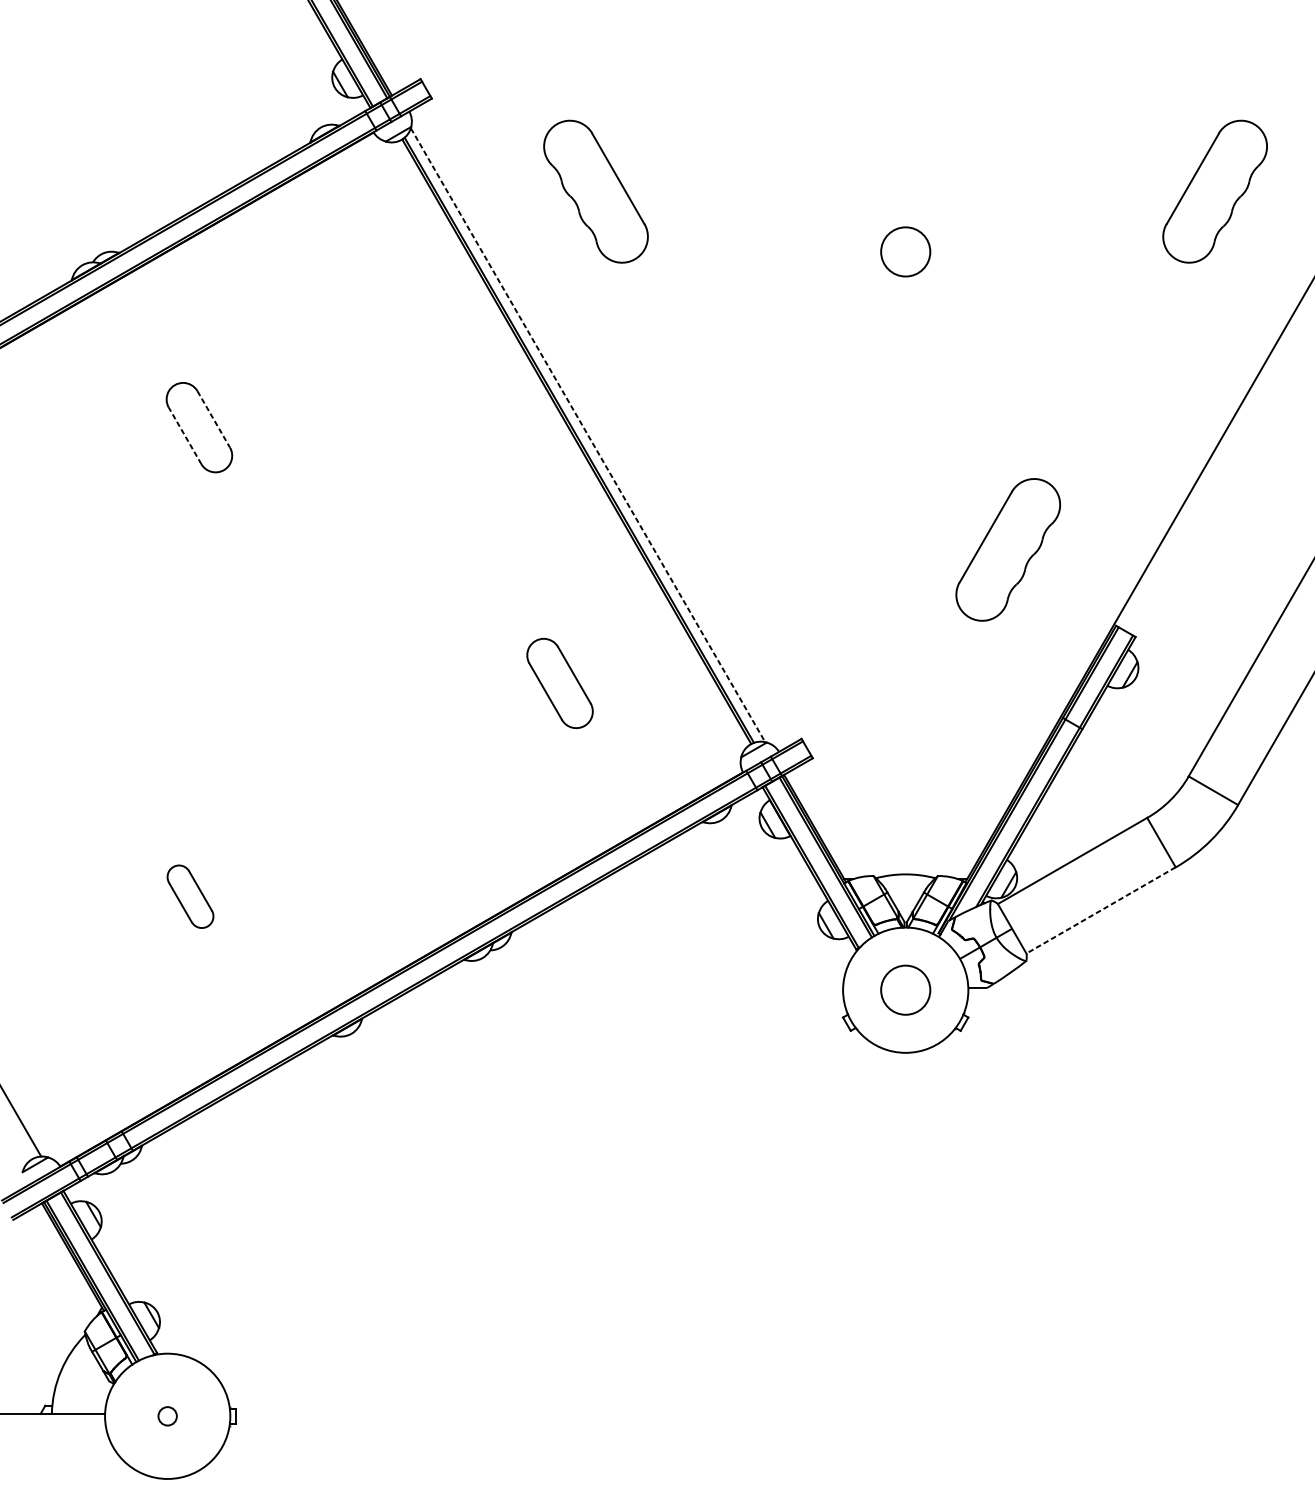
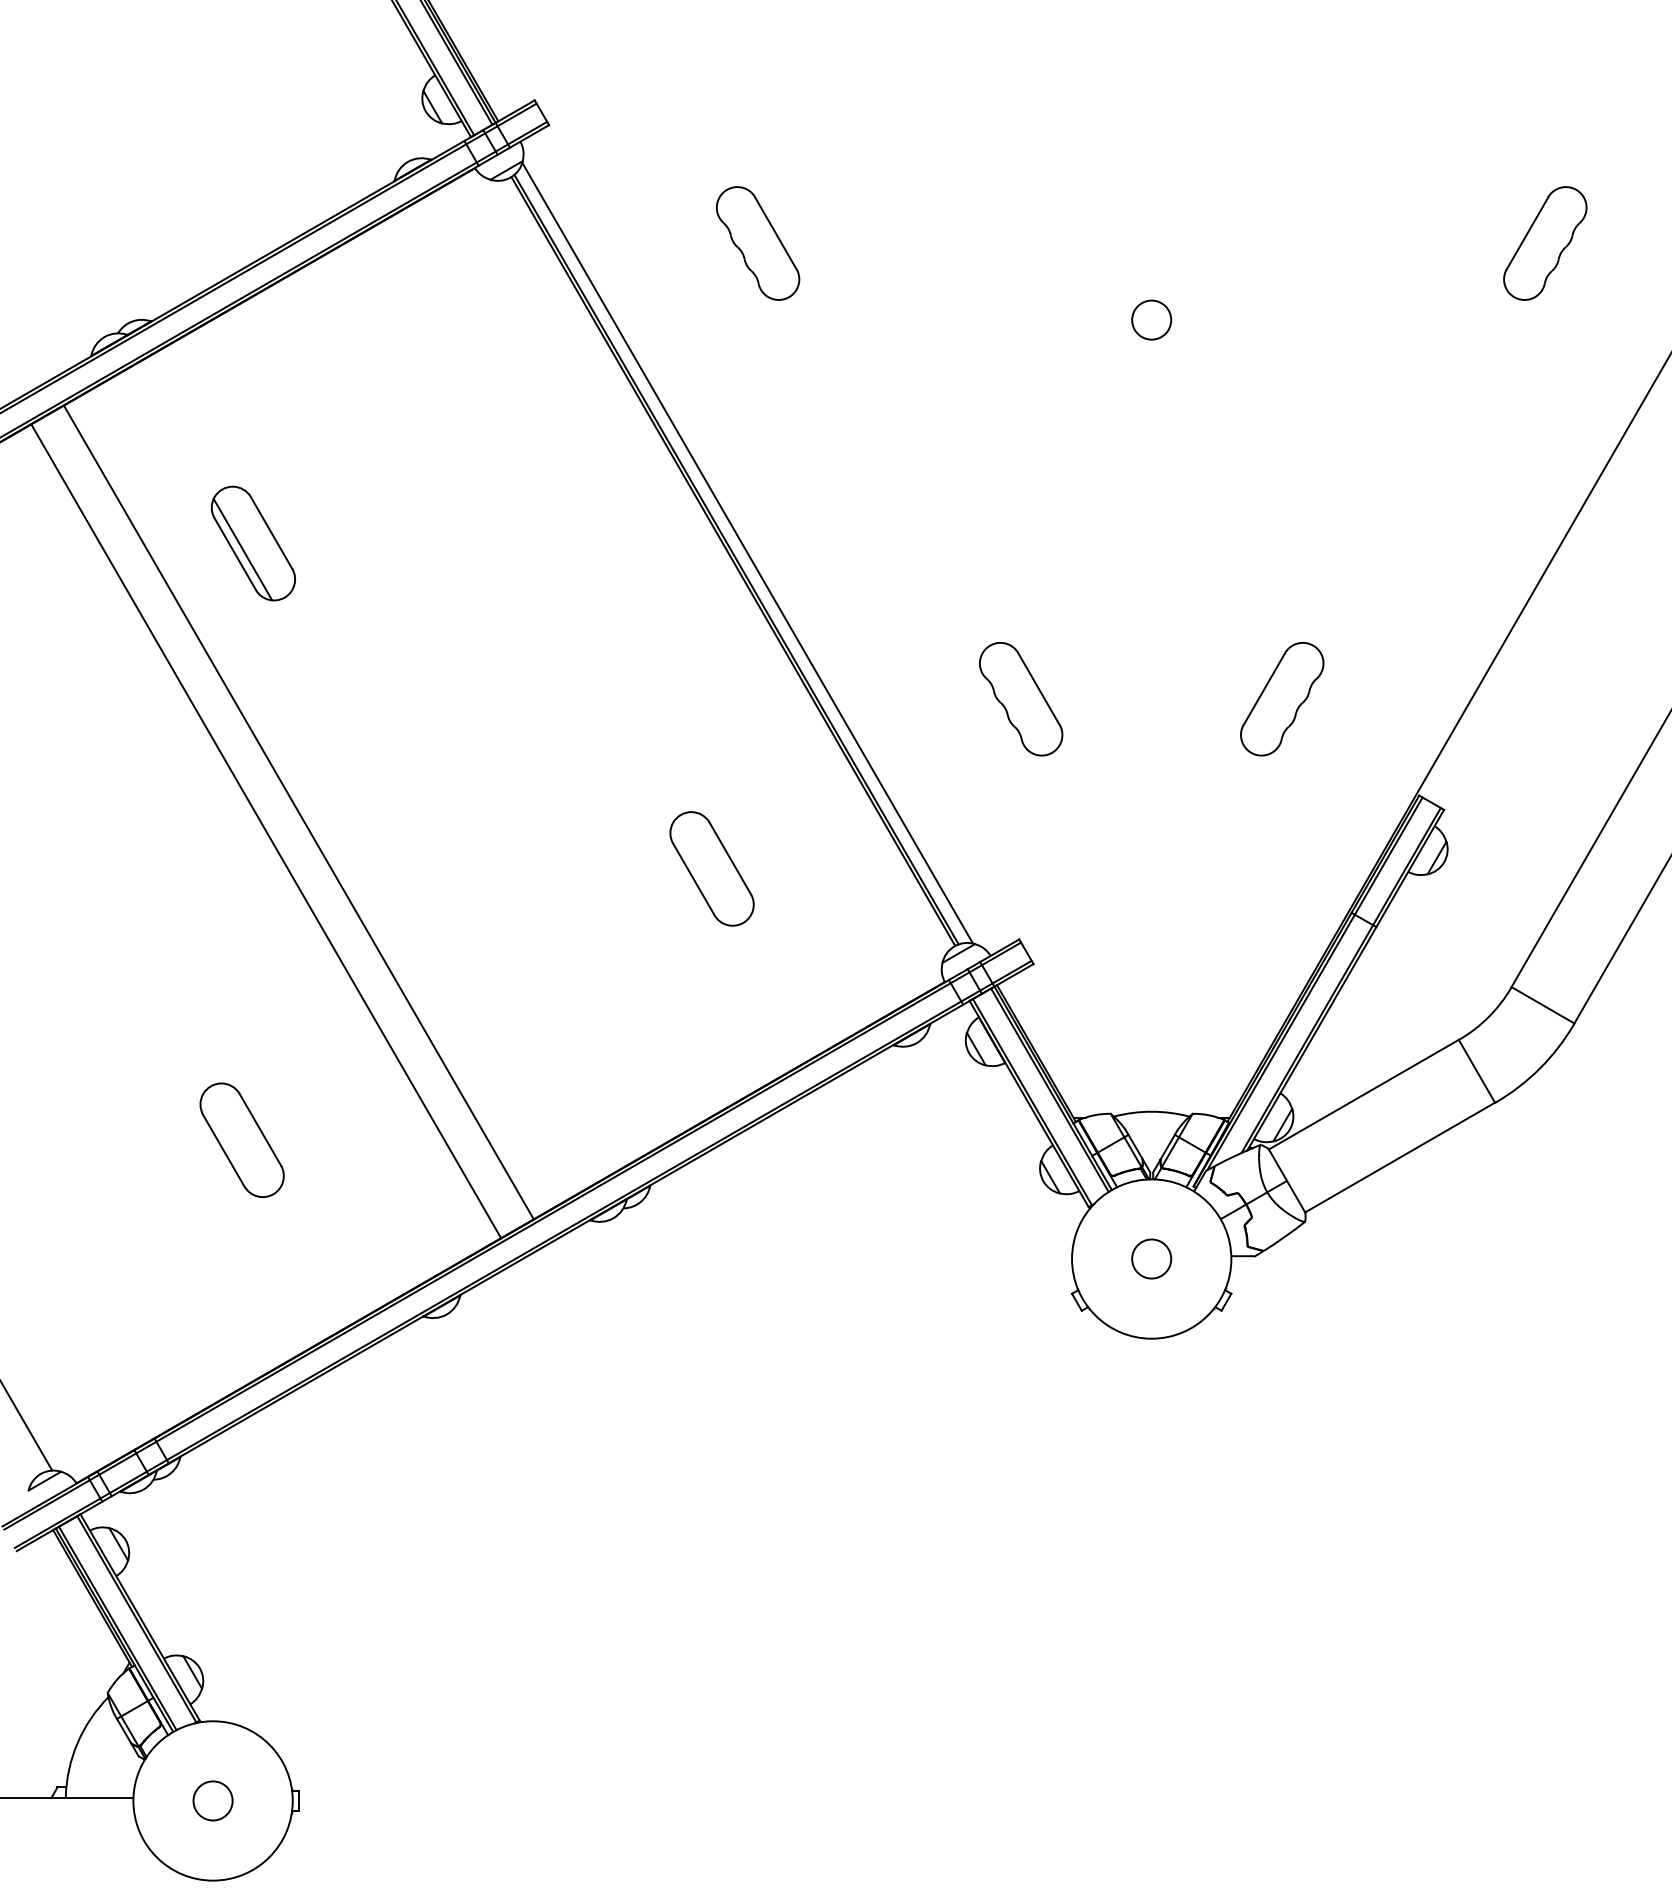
part: (596, 191) -> (758, 243), size x0.62
part: (1215, 191) -> (1545, 243), size x0.62
circle: (905, 251) -> (1151, 319), size x0.62
line: (213, 419) -> (271, 533), dashed -> solid
line: (190, 432) -> (242, 549), added
line: (185, 435) -> (235, 553), dashed -> solid
line: (587, 435) -> (747, 553), dashed -> solid
part: (803, 550) -> (1021, 699), added
part: (1008, 550) -> (1282, 699), size x0.62
line: (234, 639) -> (298, 812), added
line: (209, 654) -> (266, 831), added
part: (190, 896) -> (241, 1139), size x1.43
line: (1101, 910) -> (1400, 1157), dashed -> solid
circle: (905, 989) -> (1151, 1258), size x0.62
circle: (167, 1415) -> (212, 1800), size x1.67

